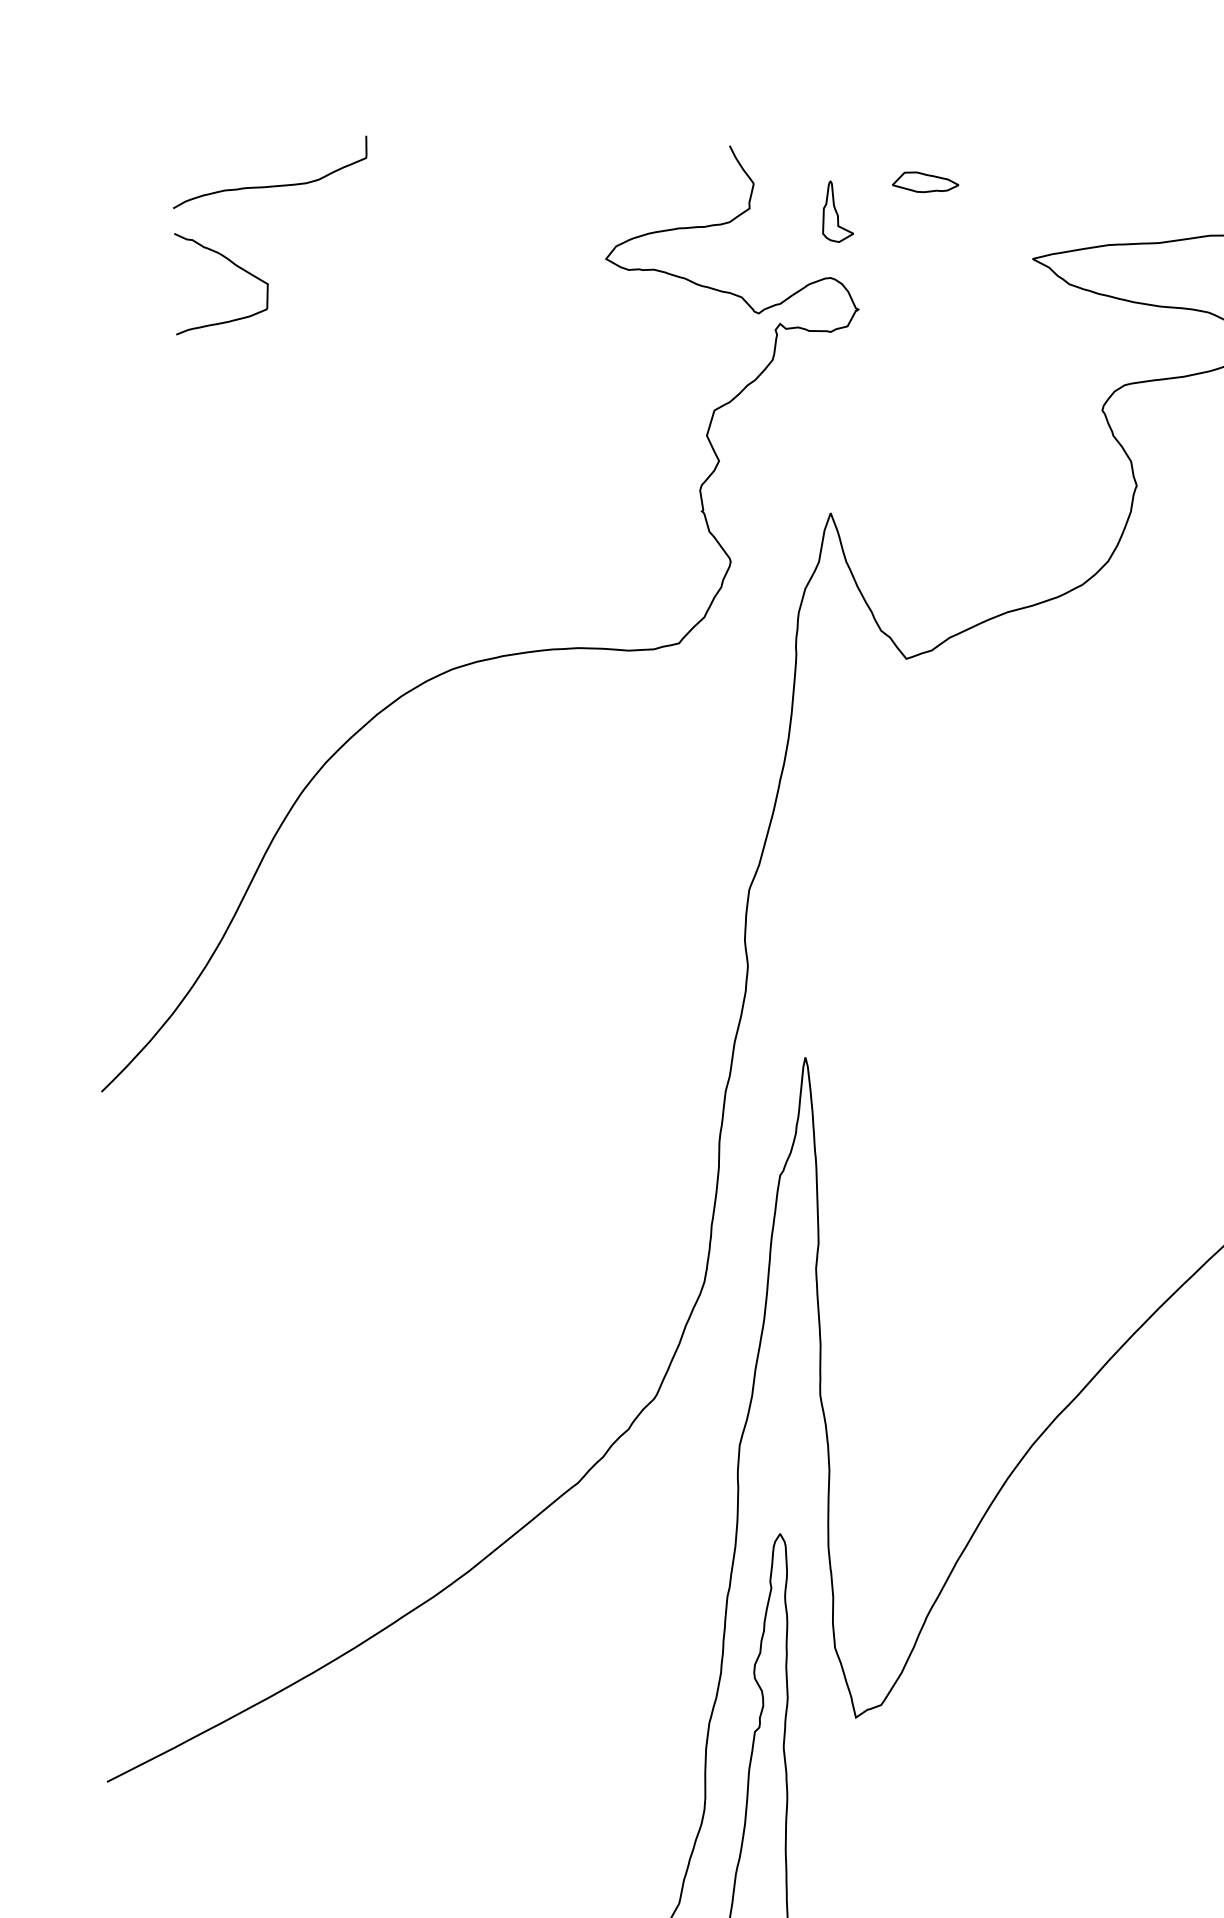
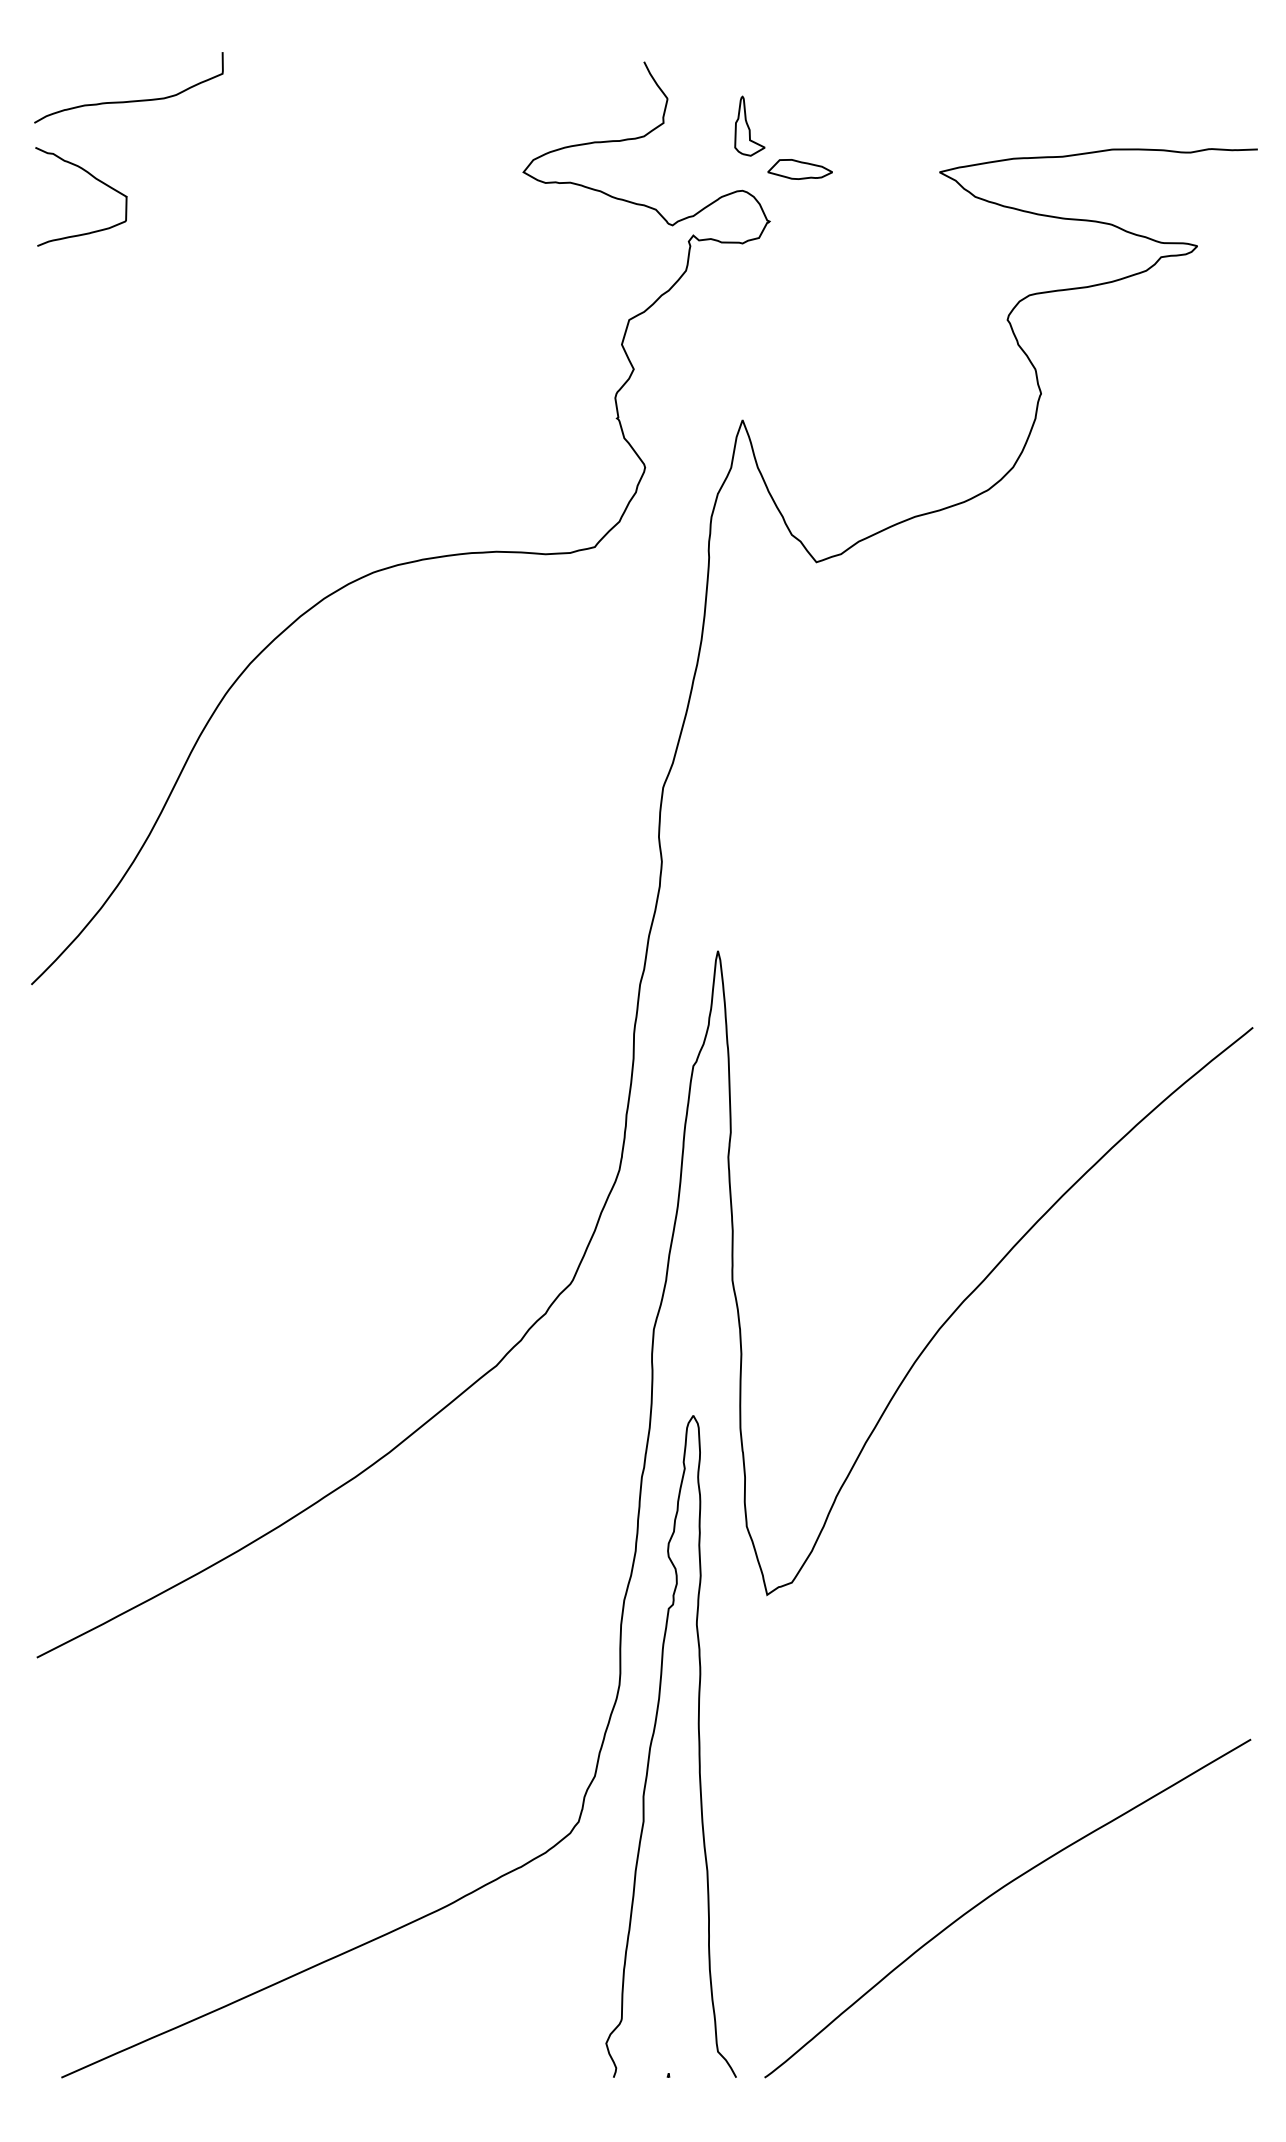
part: (924, 182) -> (799, 169), moved
curve: (269, 185) -> (128, 100), moved
curve: (232, 264) -> (92, 177), moved

